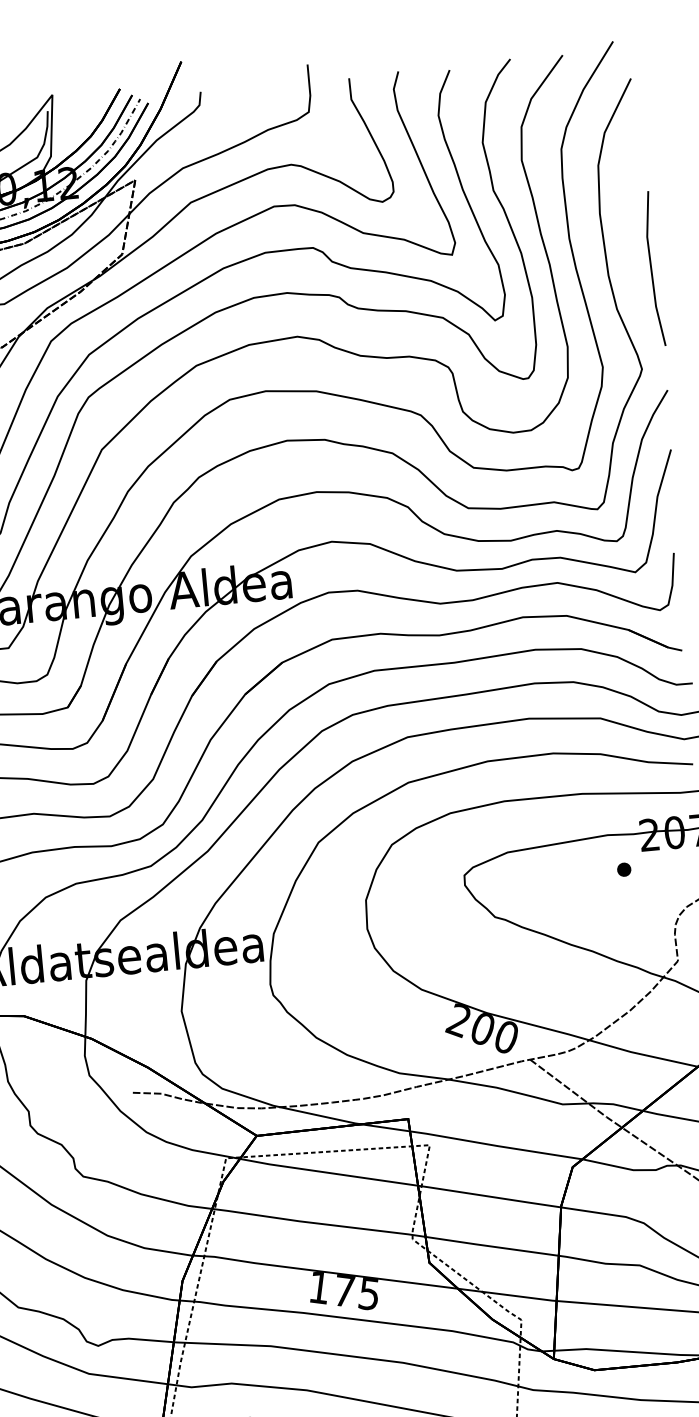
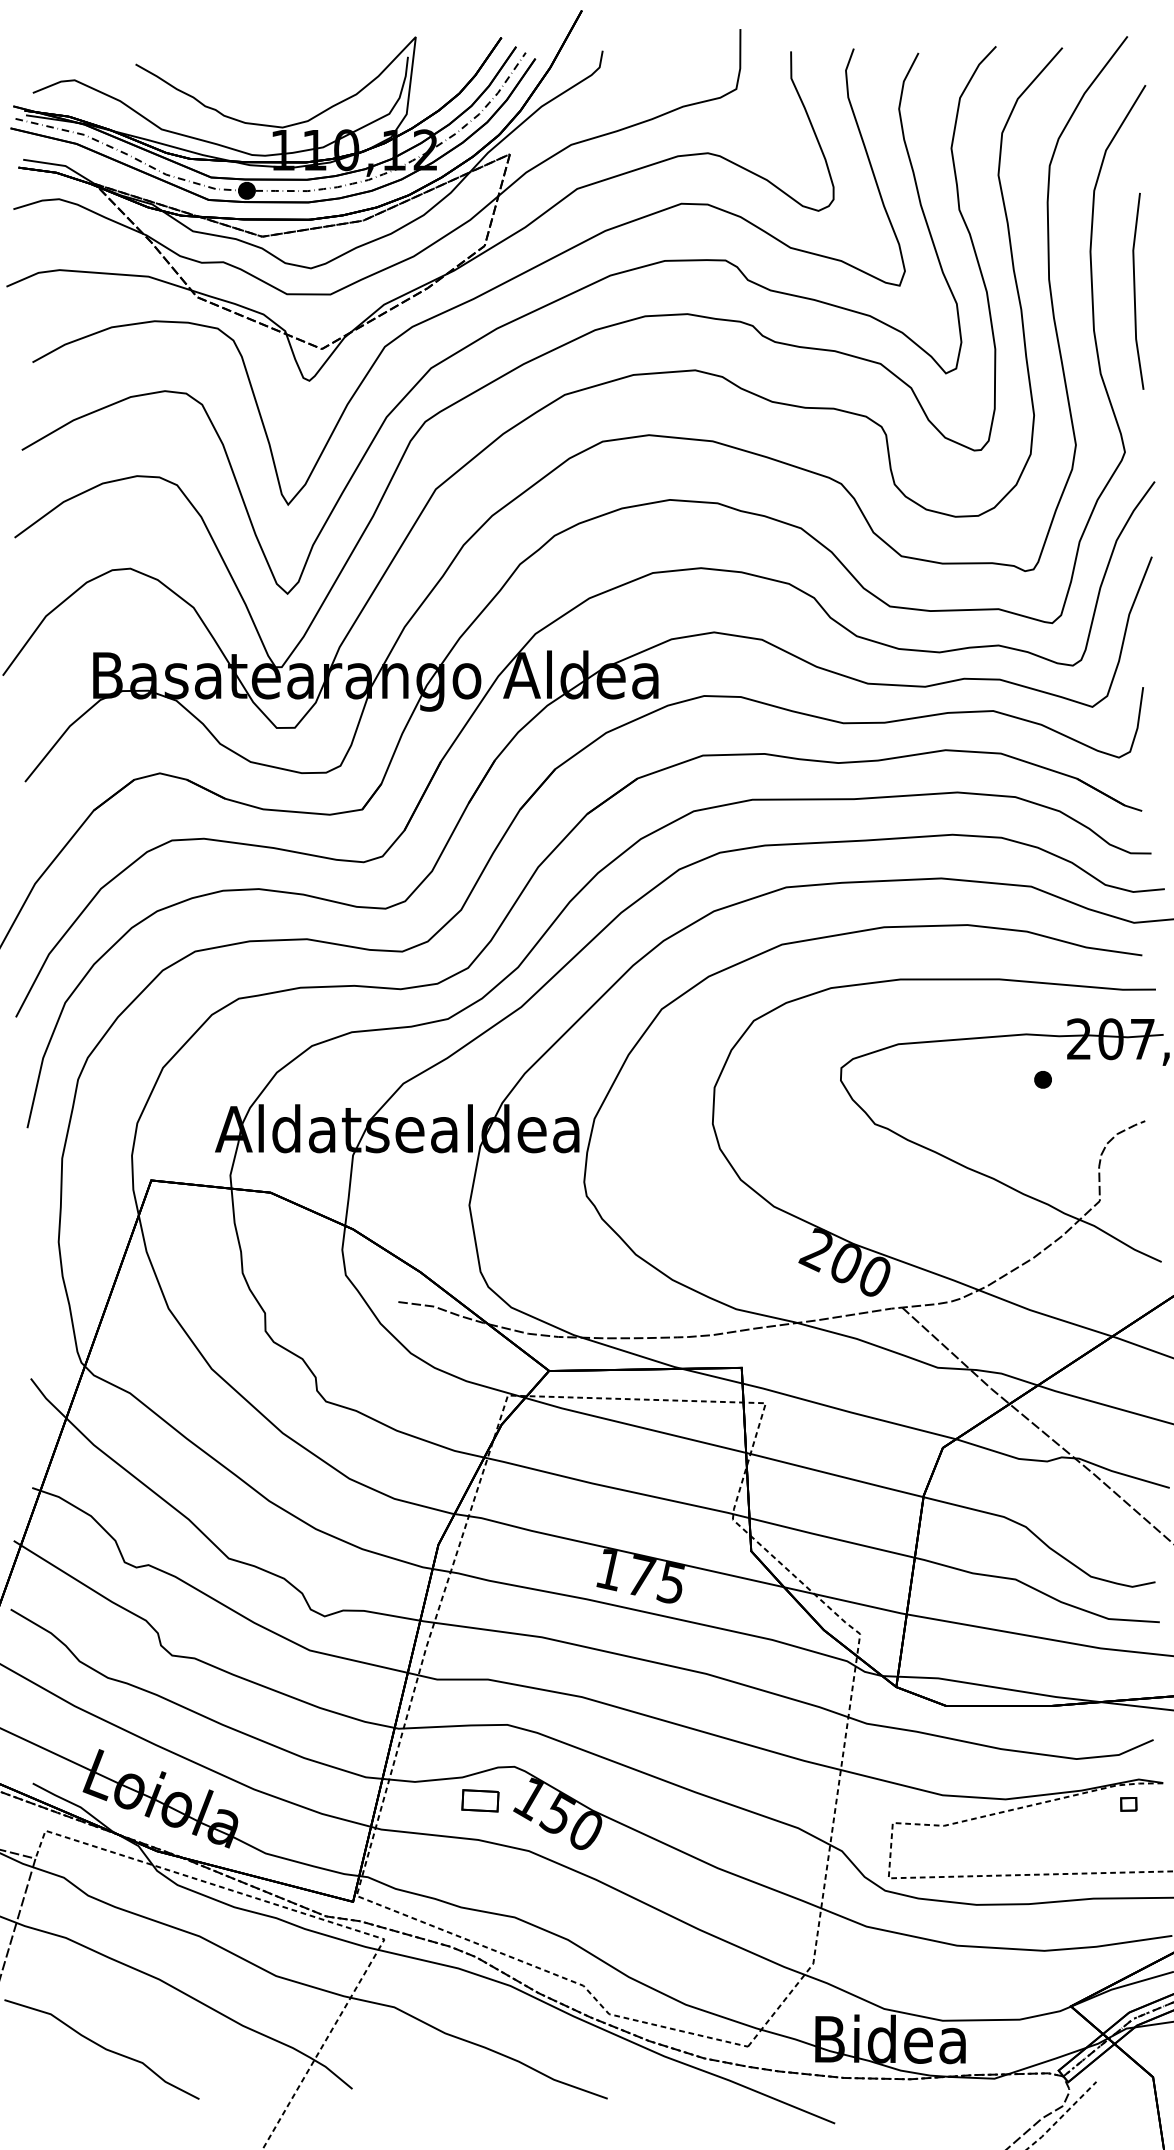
line: (651, 268) -> (1135, 290), moved

